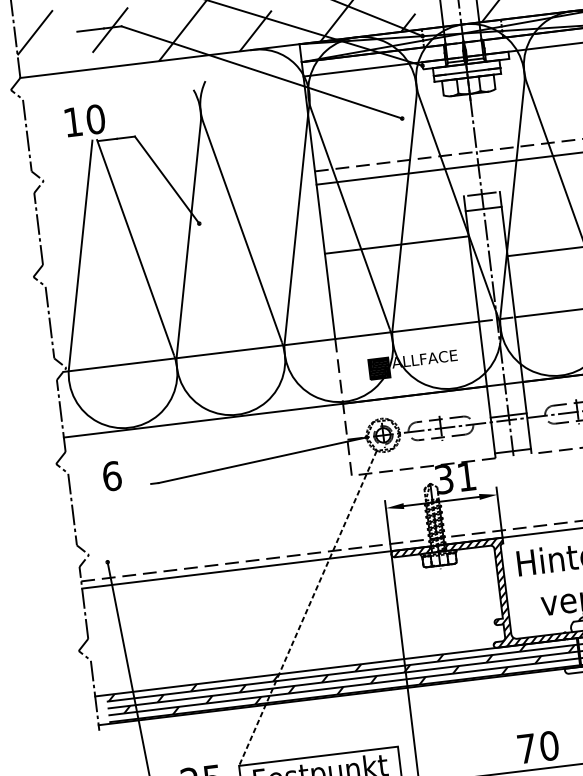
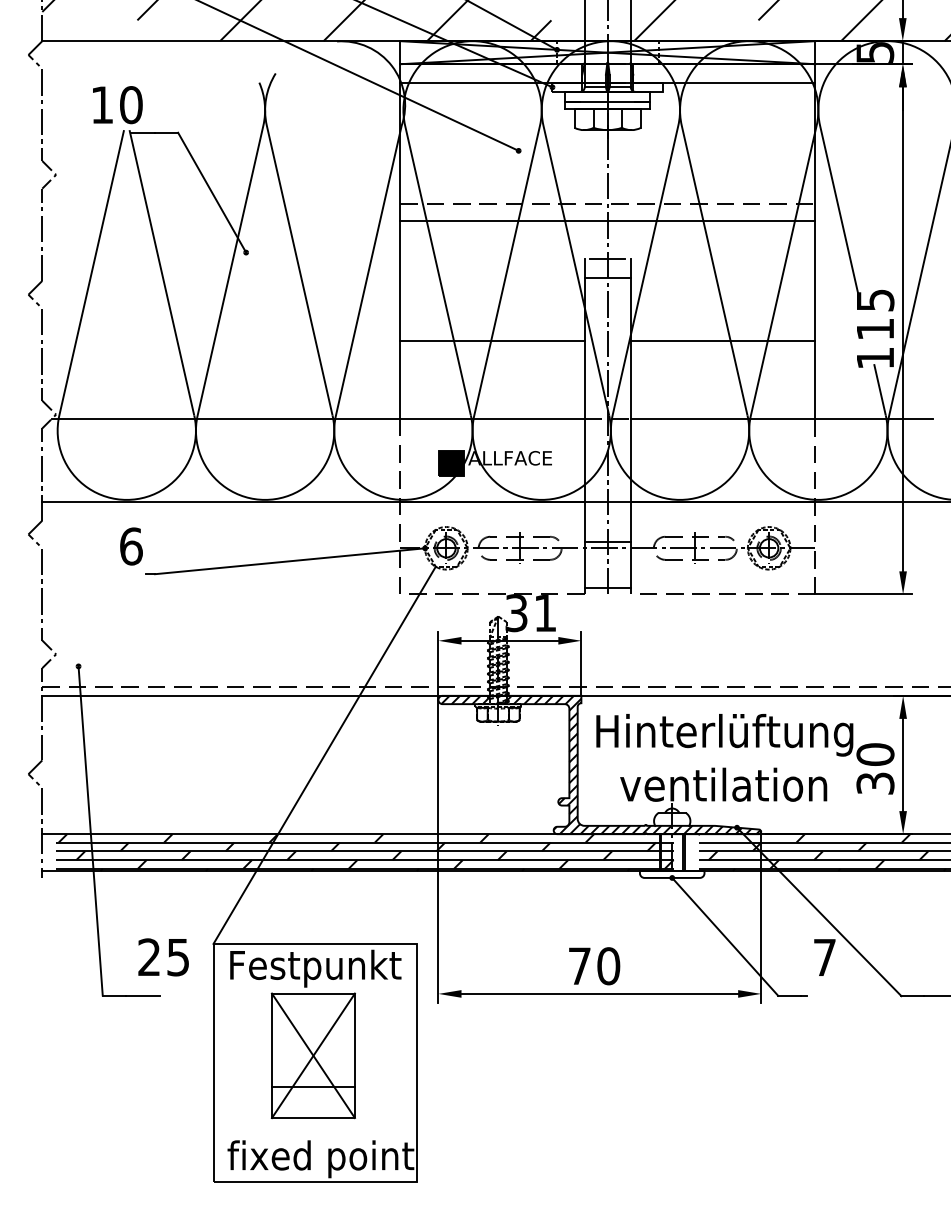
line: (396, 244) -> (492, 340), moved
text: (112, 476) -> (131, 546), moved
line: (307, 608) -> (324, 755), dashed -> solid

